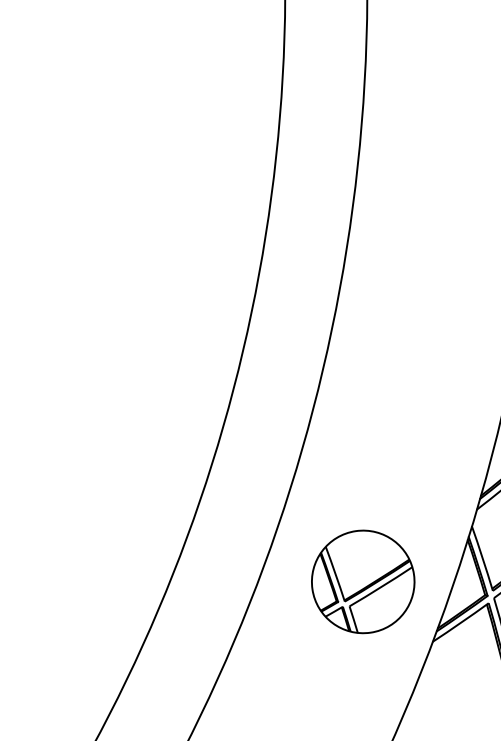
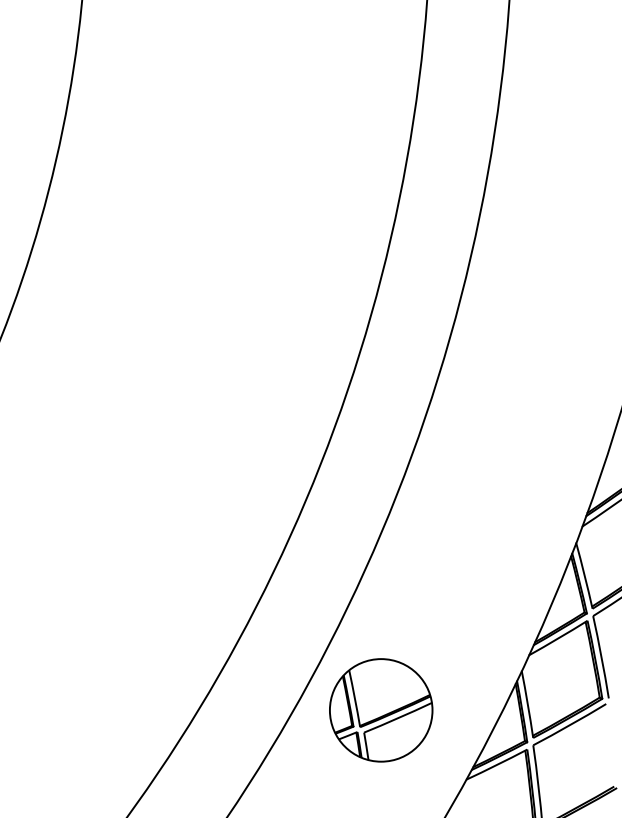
part: (363, 581) -> (381, 710), moved

